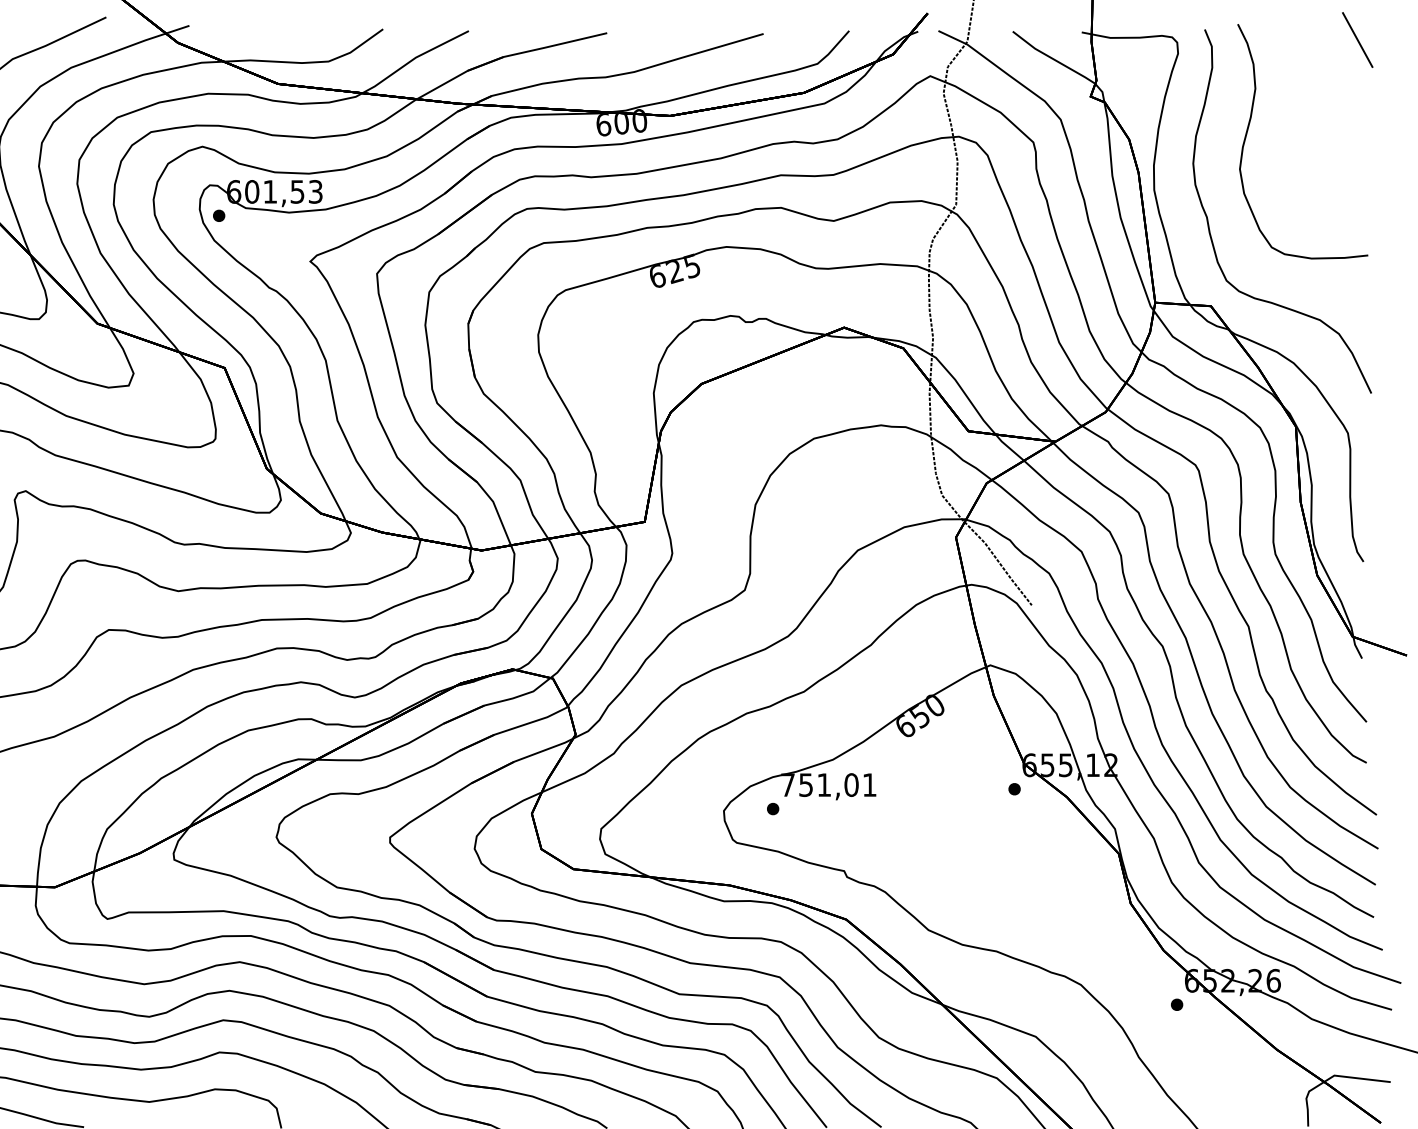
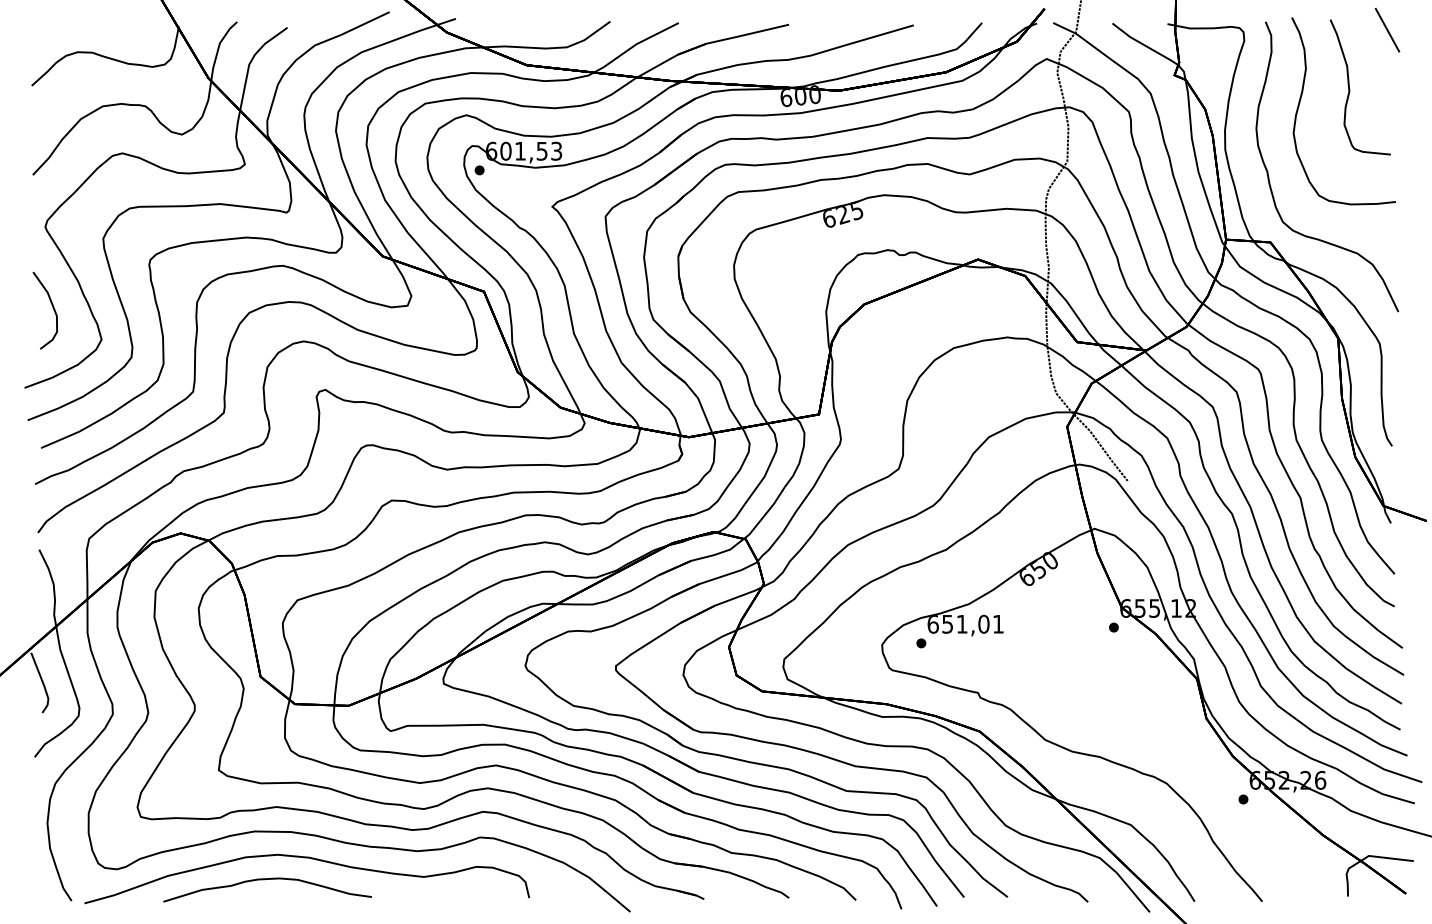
part: (1311, 114) -> (1350, 89), added
text: (787, 785) -> (932, 624), 751,01 -> 651,01

